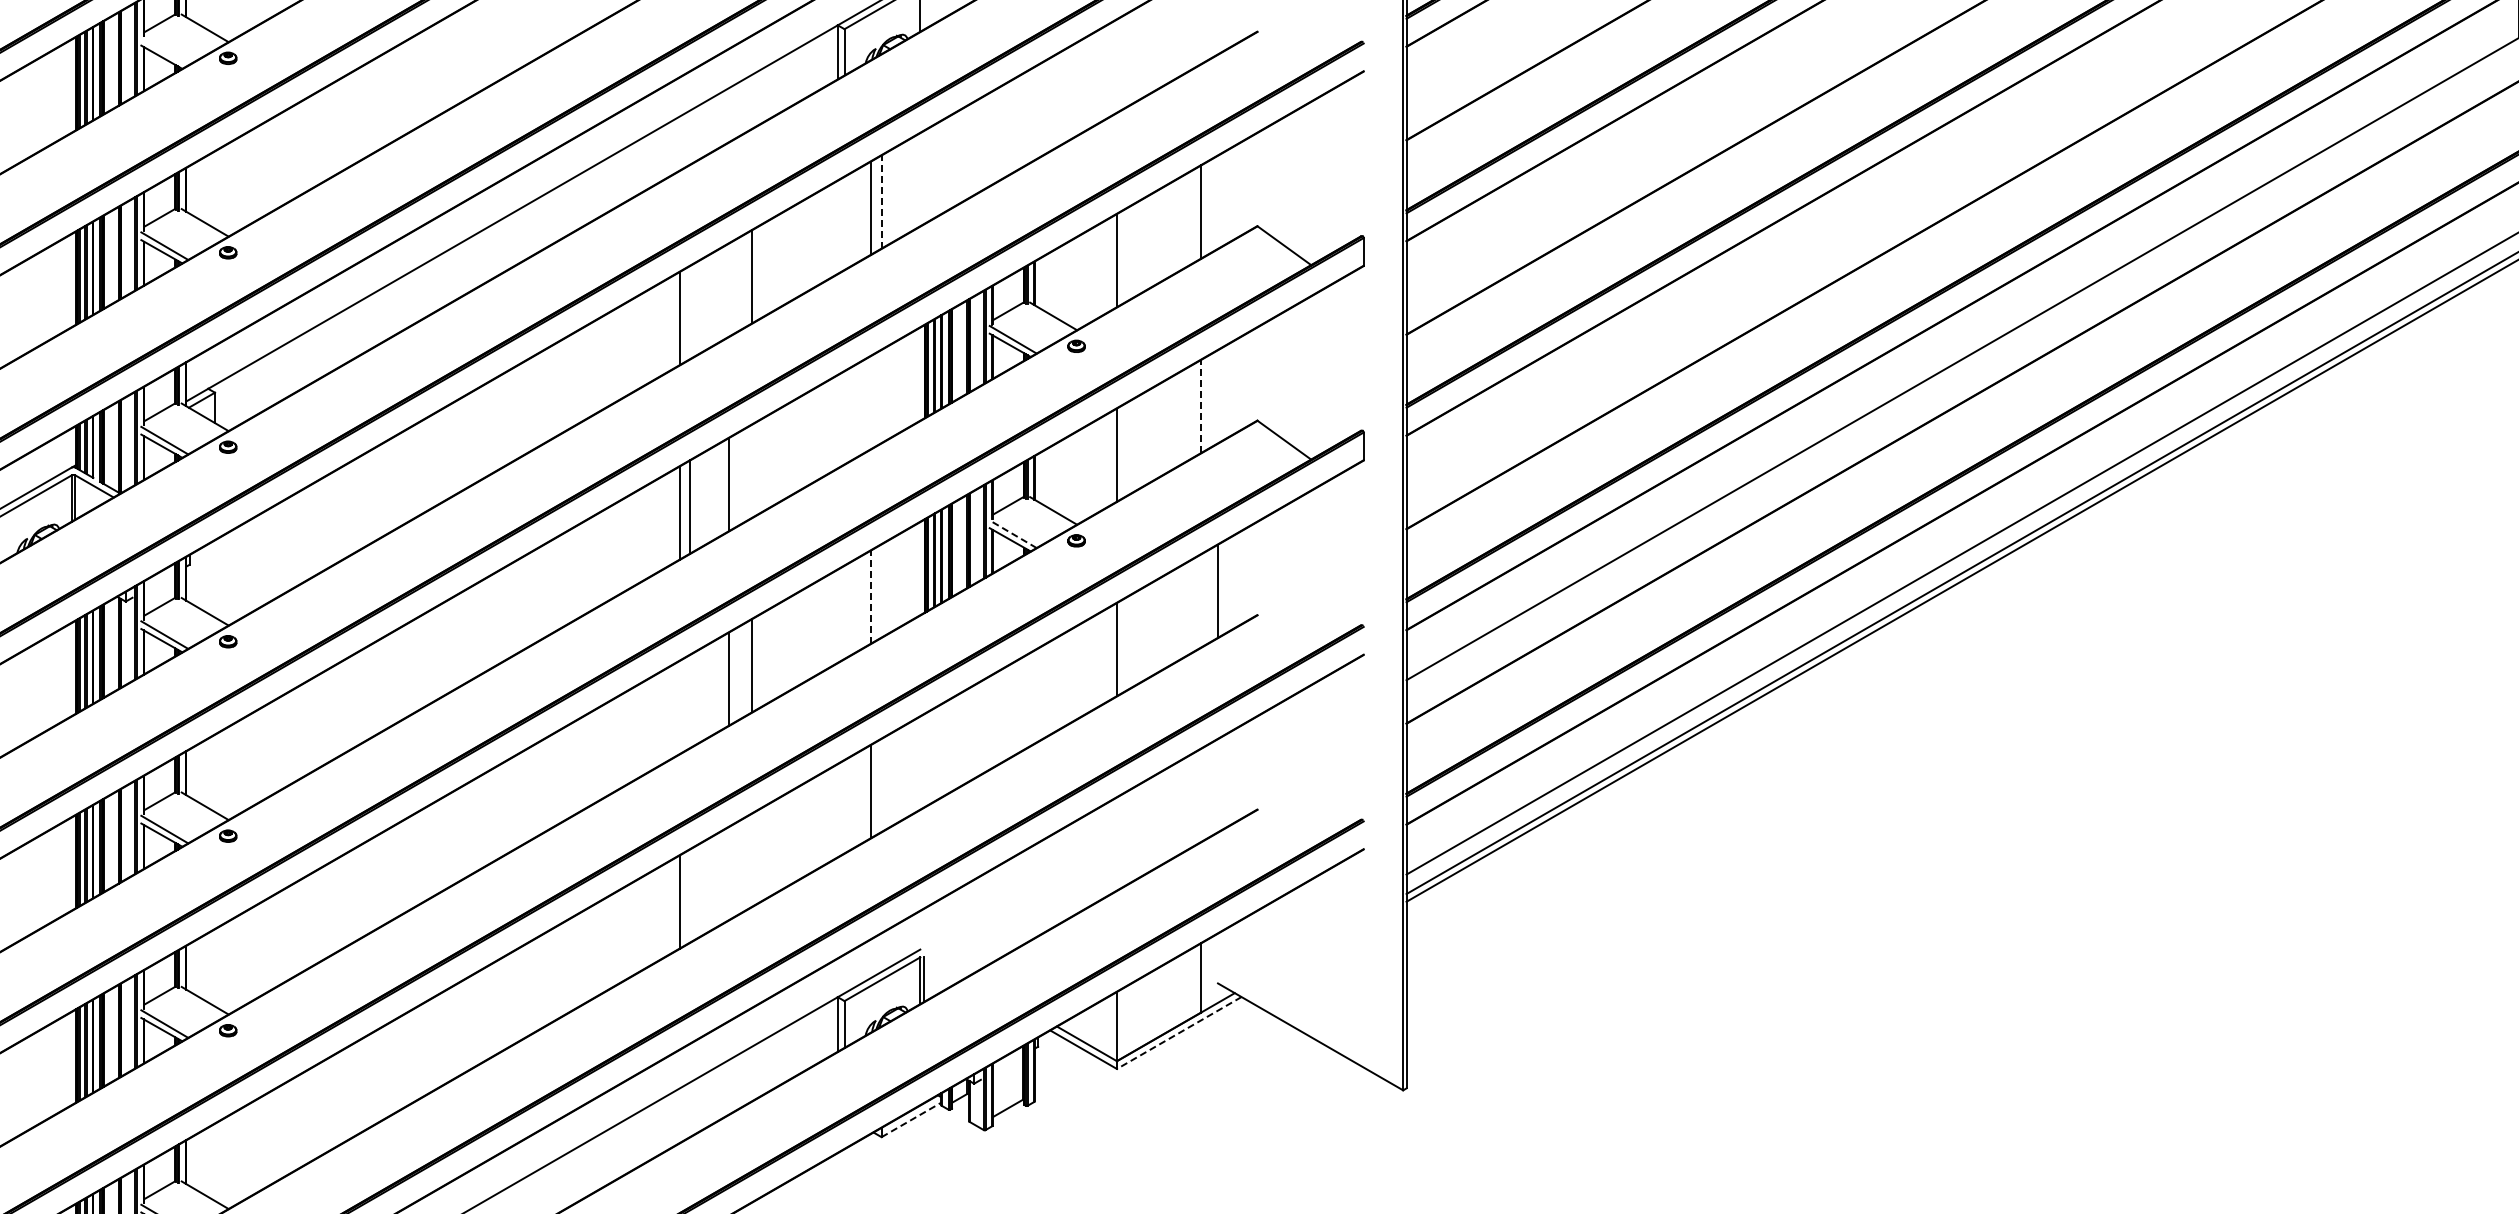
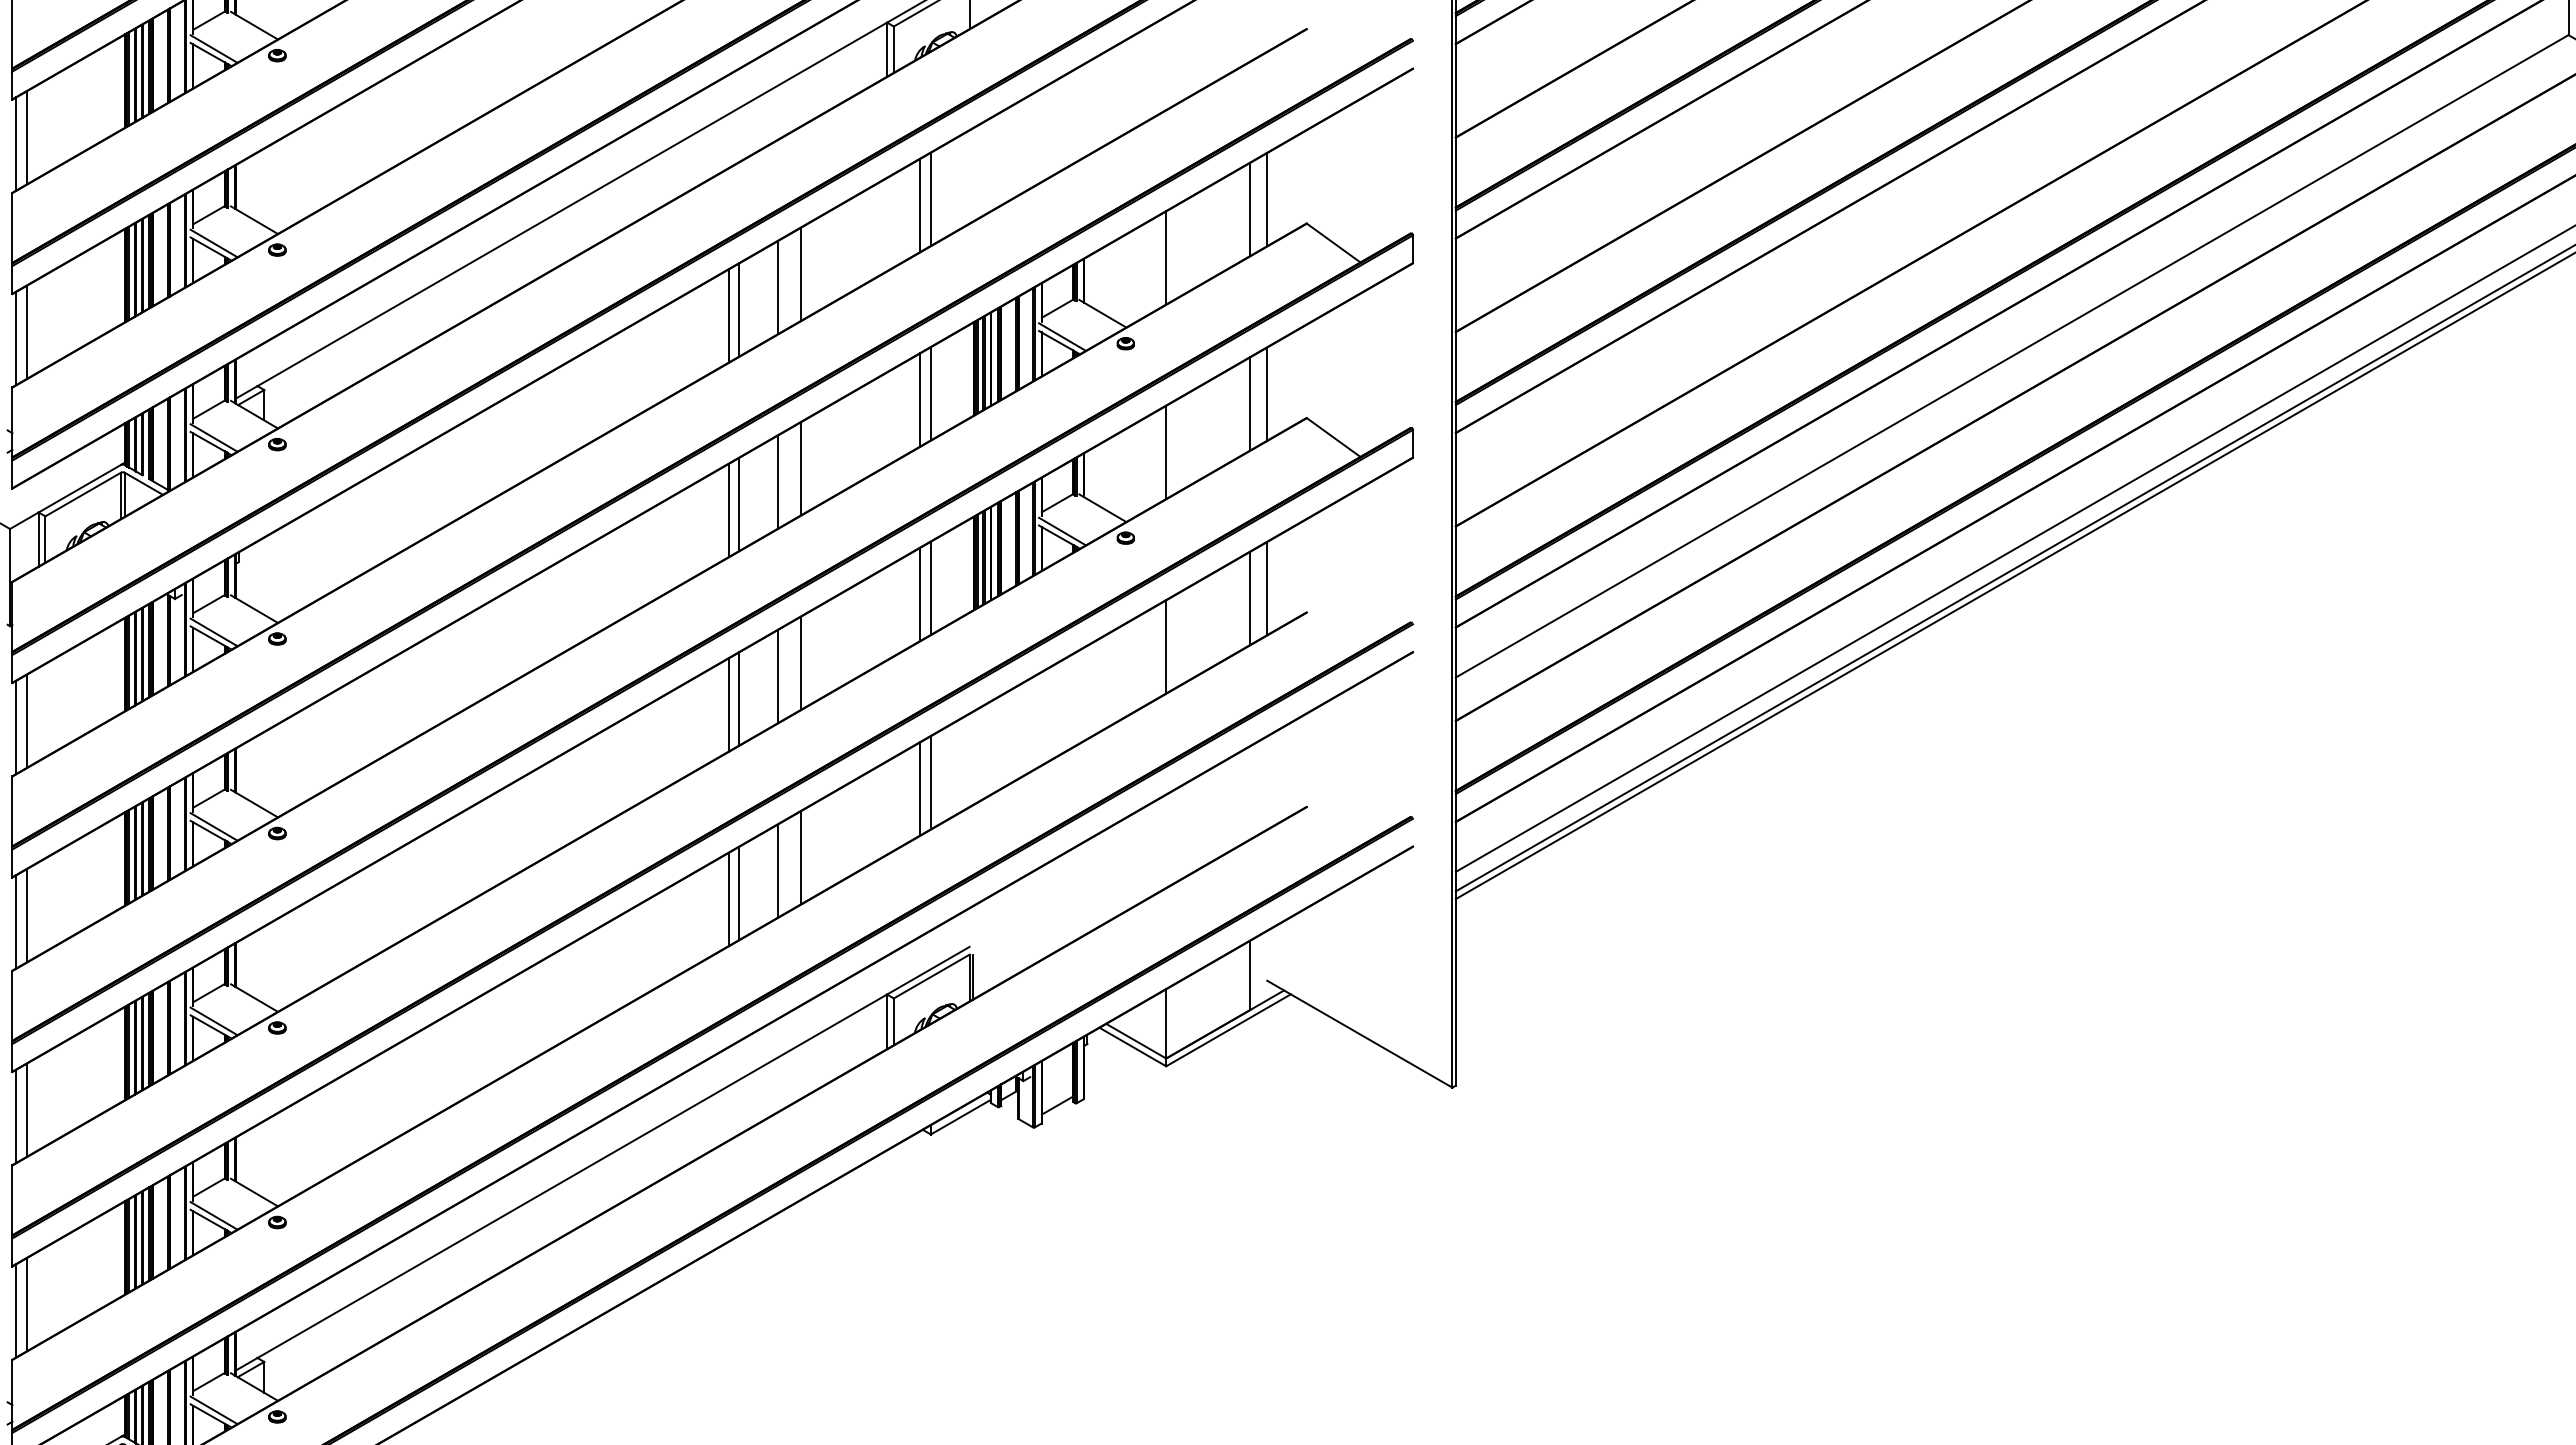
line: (164, 51) -> (213, 48), added
line: (881, 202) -> (930, 199), dashed -> solid
line: (1218, 202) -> (1267, 199), added
line: (728, 290) -> (777, 287), added
line: (690, 312) -> (739, 309), added
line: (881, 396) -> (930, 393), added
line: (1218, 396) -> (1267, 393), added
line: (871, 402) -> (920, 399), added
line: (1201, 406) -> (1250, 403), dashed -> solid
line: (752, 471) -> (801, 468), added
line: (1013, 534) -> (1062, 531), dashed -> solid
line: (881, 590) -> (930, 587), added
line: (871, 597) -> (920, 594), dashed -> solid
line: (1201, 600) -> (1250, 597), added
line: (690, 701) -> (739, 698), added
line: (679, 707) -> (728, 704), added
line: (881, 785) -> (930, 782), added
line: (752, 860) -> (801, 857), added
line: (728, 873) -> (777, 870), added
line: (690, 895) -> (739, 892), added
line: (1179, 1033) -> (1228, 1030), dashed -> solid
line: (911, 1120) -> (960, 1117), dashed -> solid

